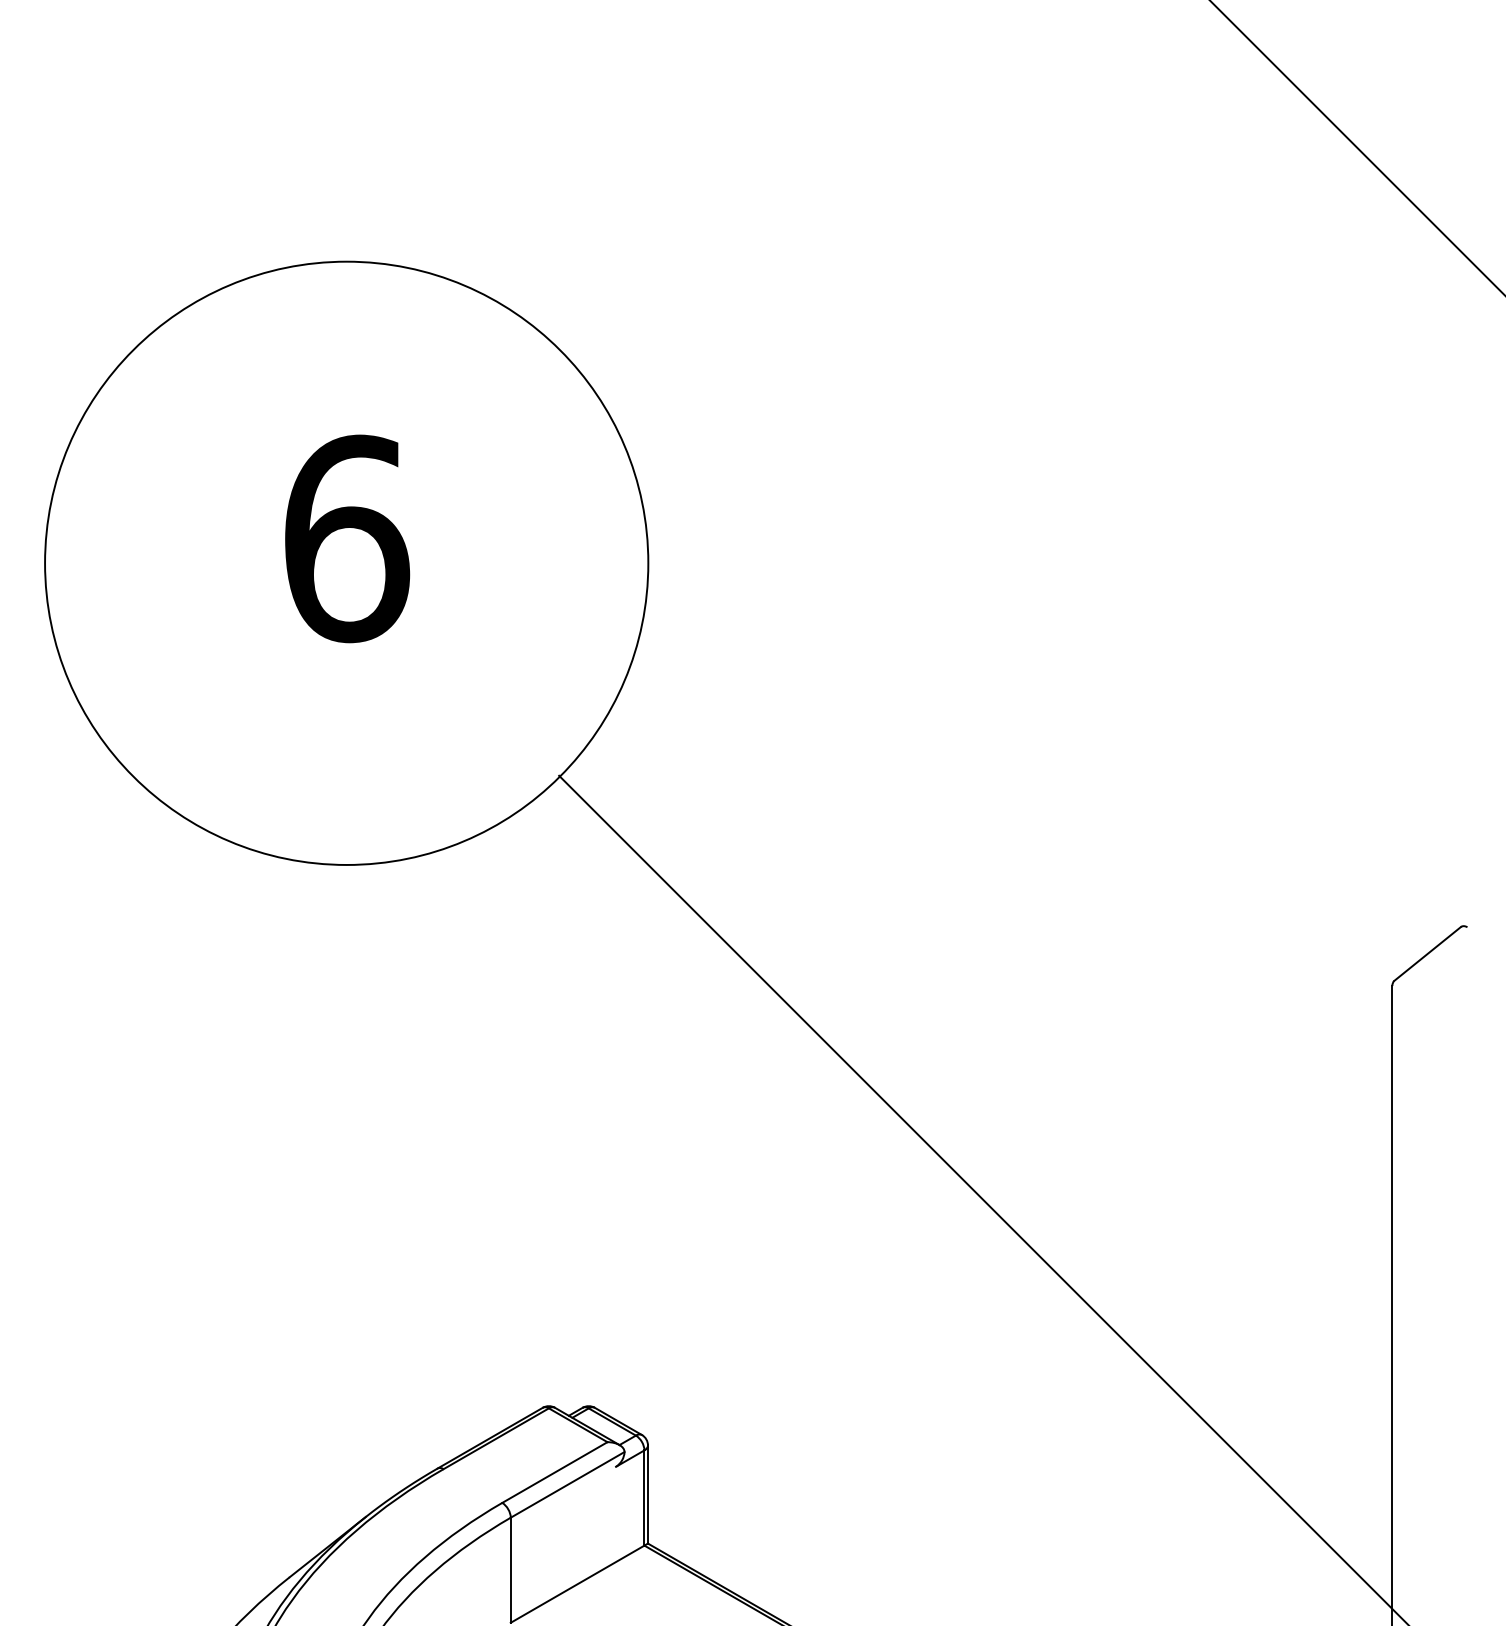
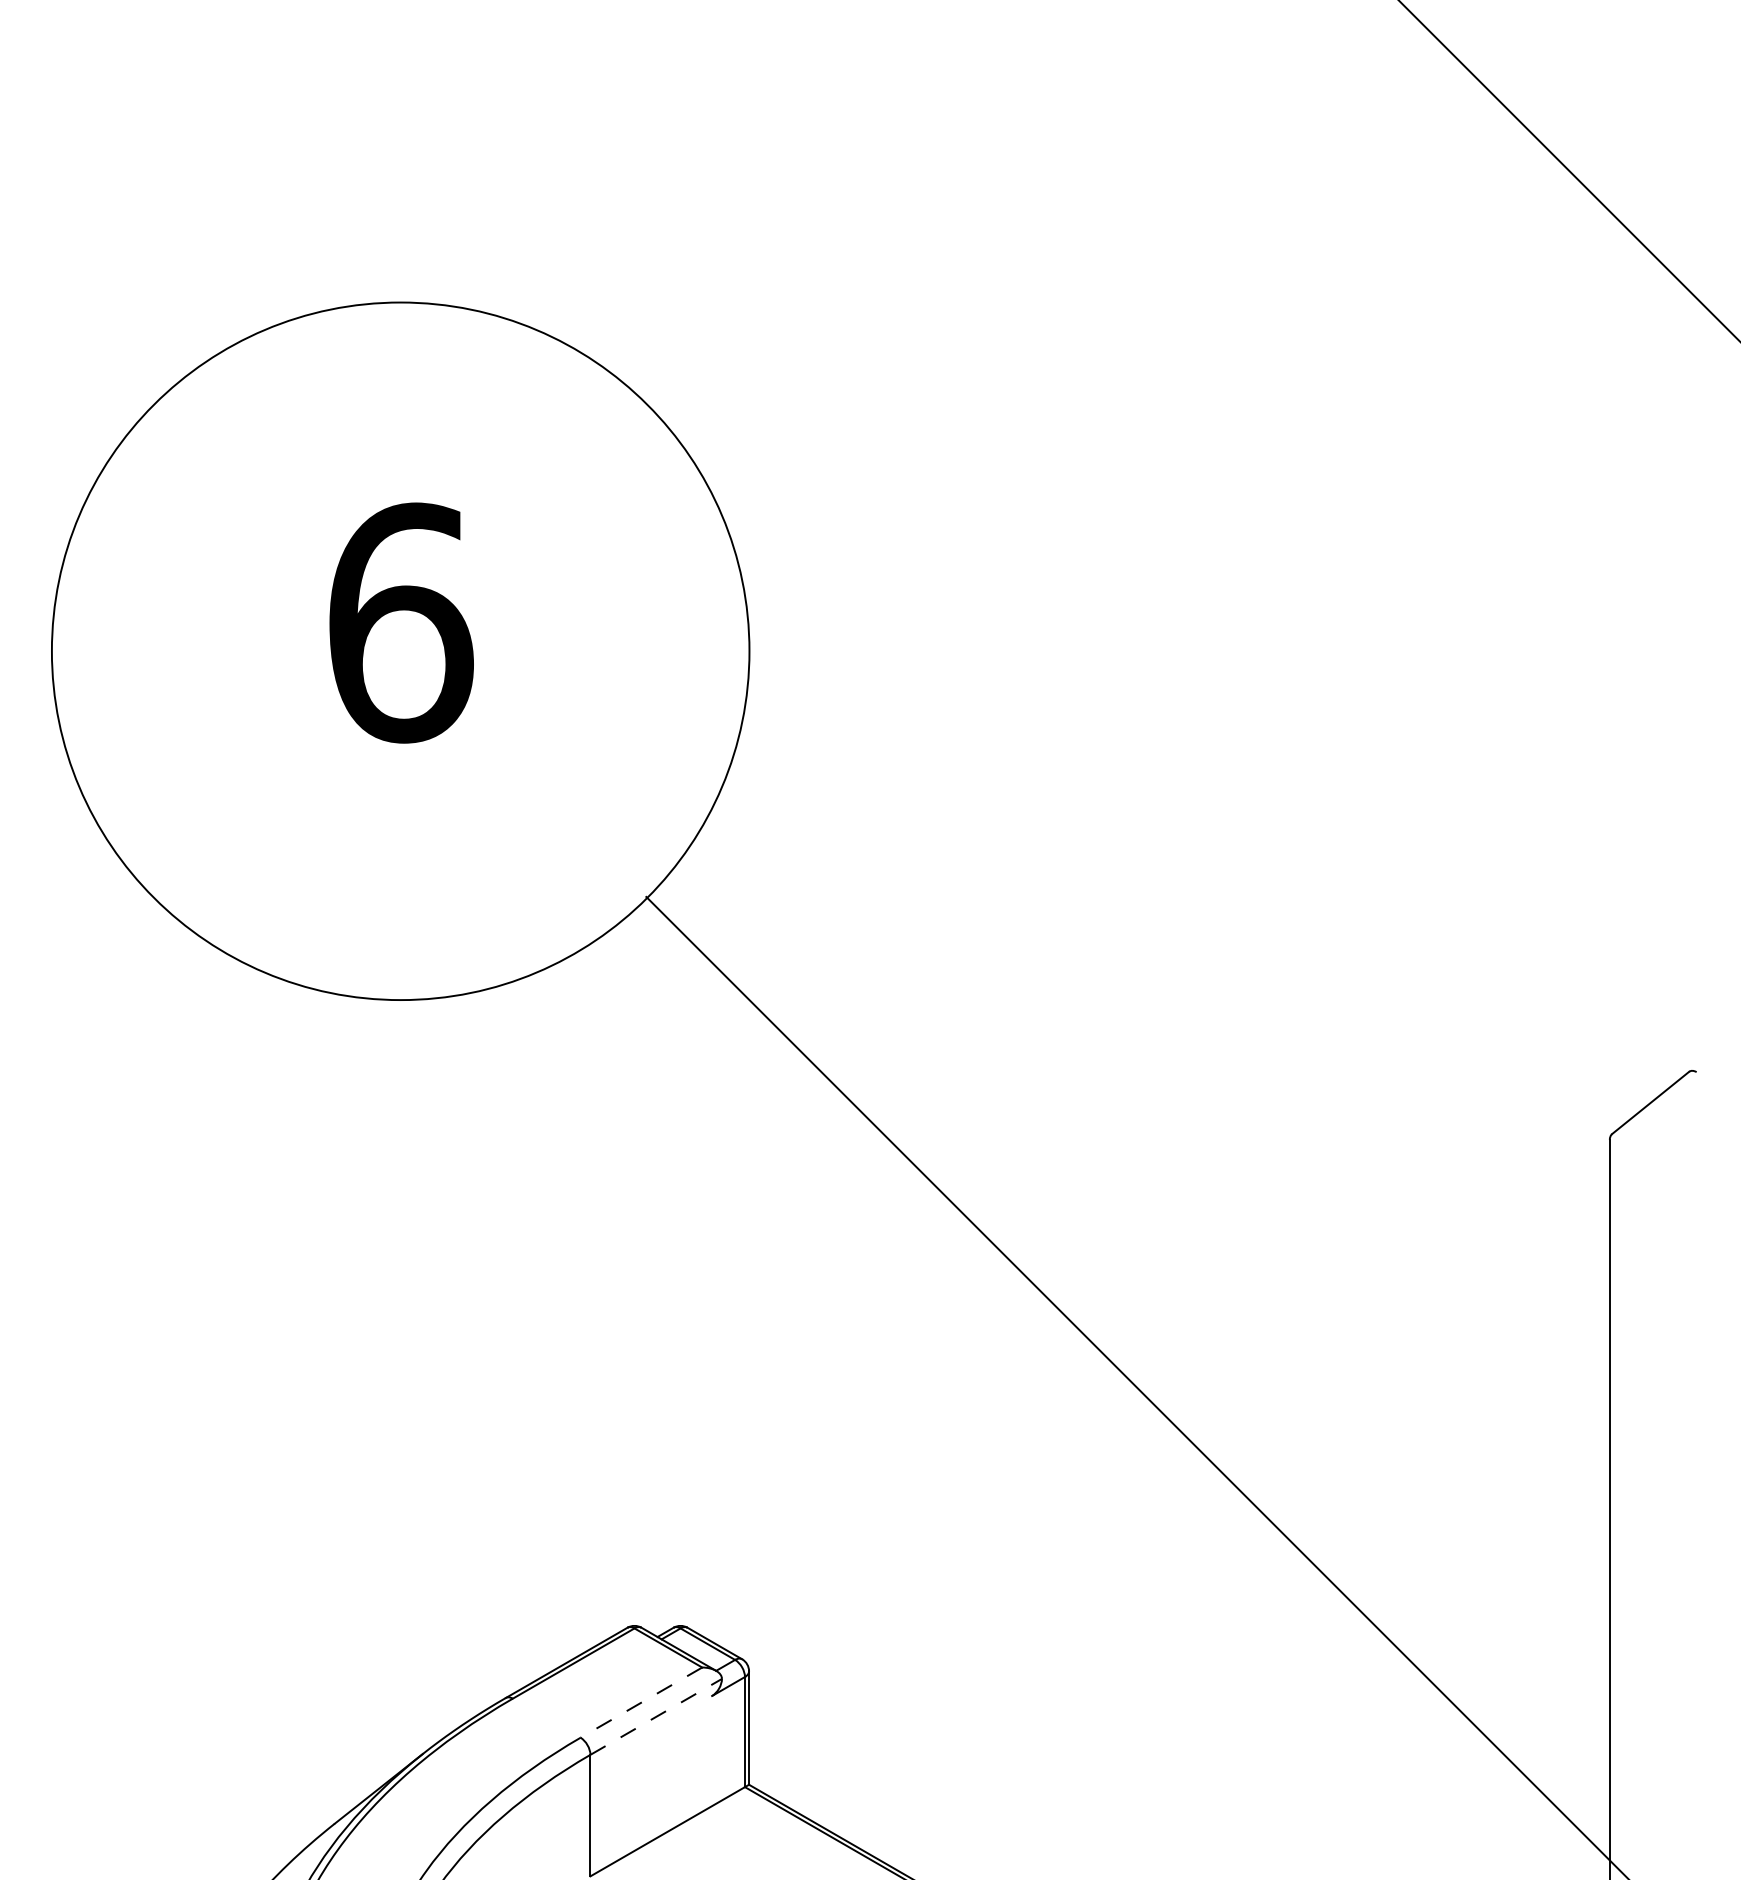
line: (554, 1472) -> (640, 1702), solid -> dashed
line: (567, 1484) -> (656, 1716), solid -> dashed

